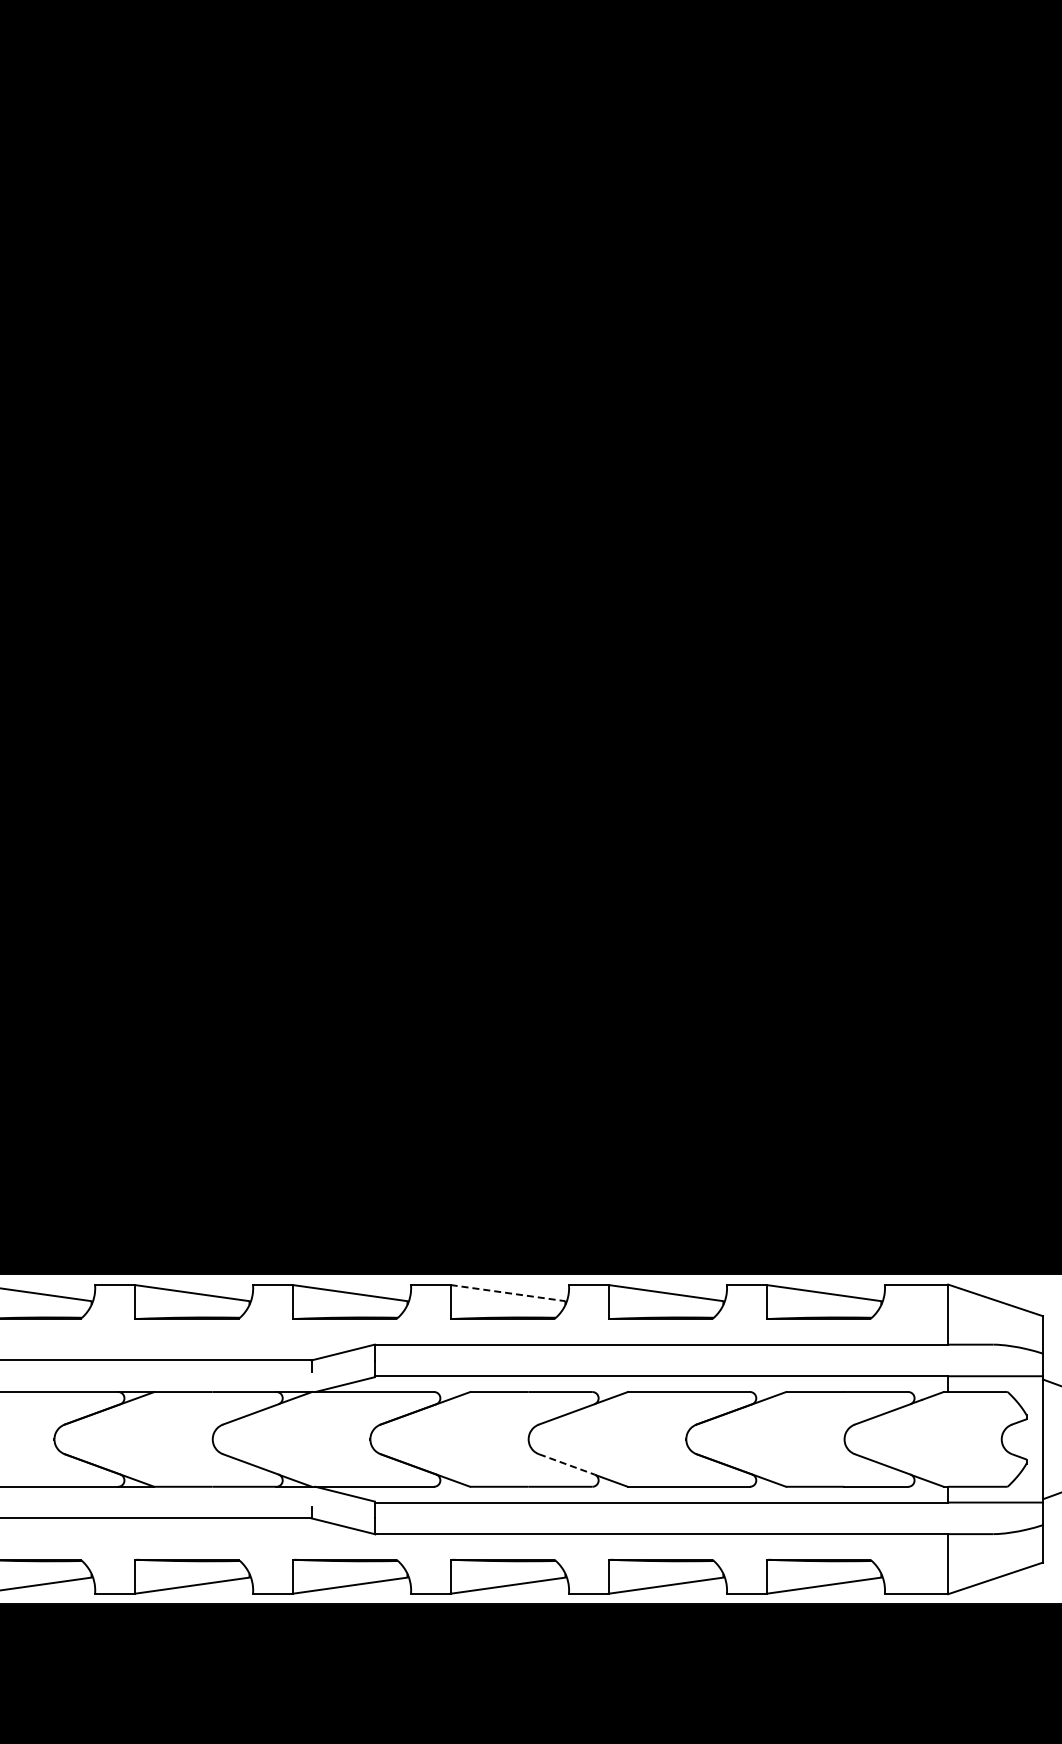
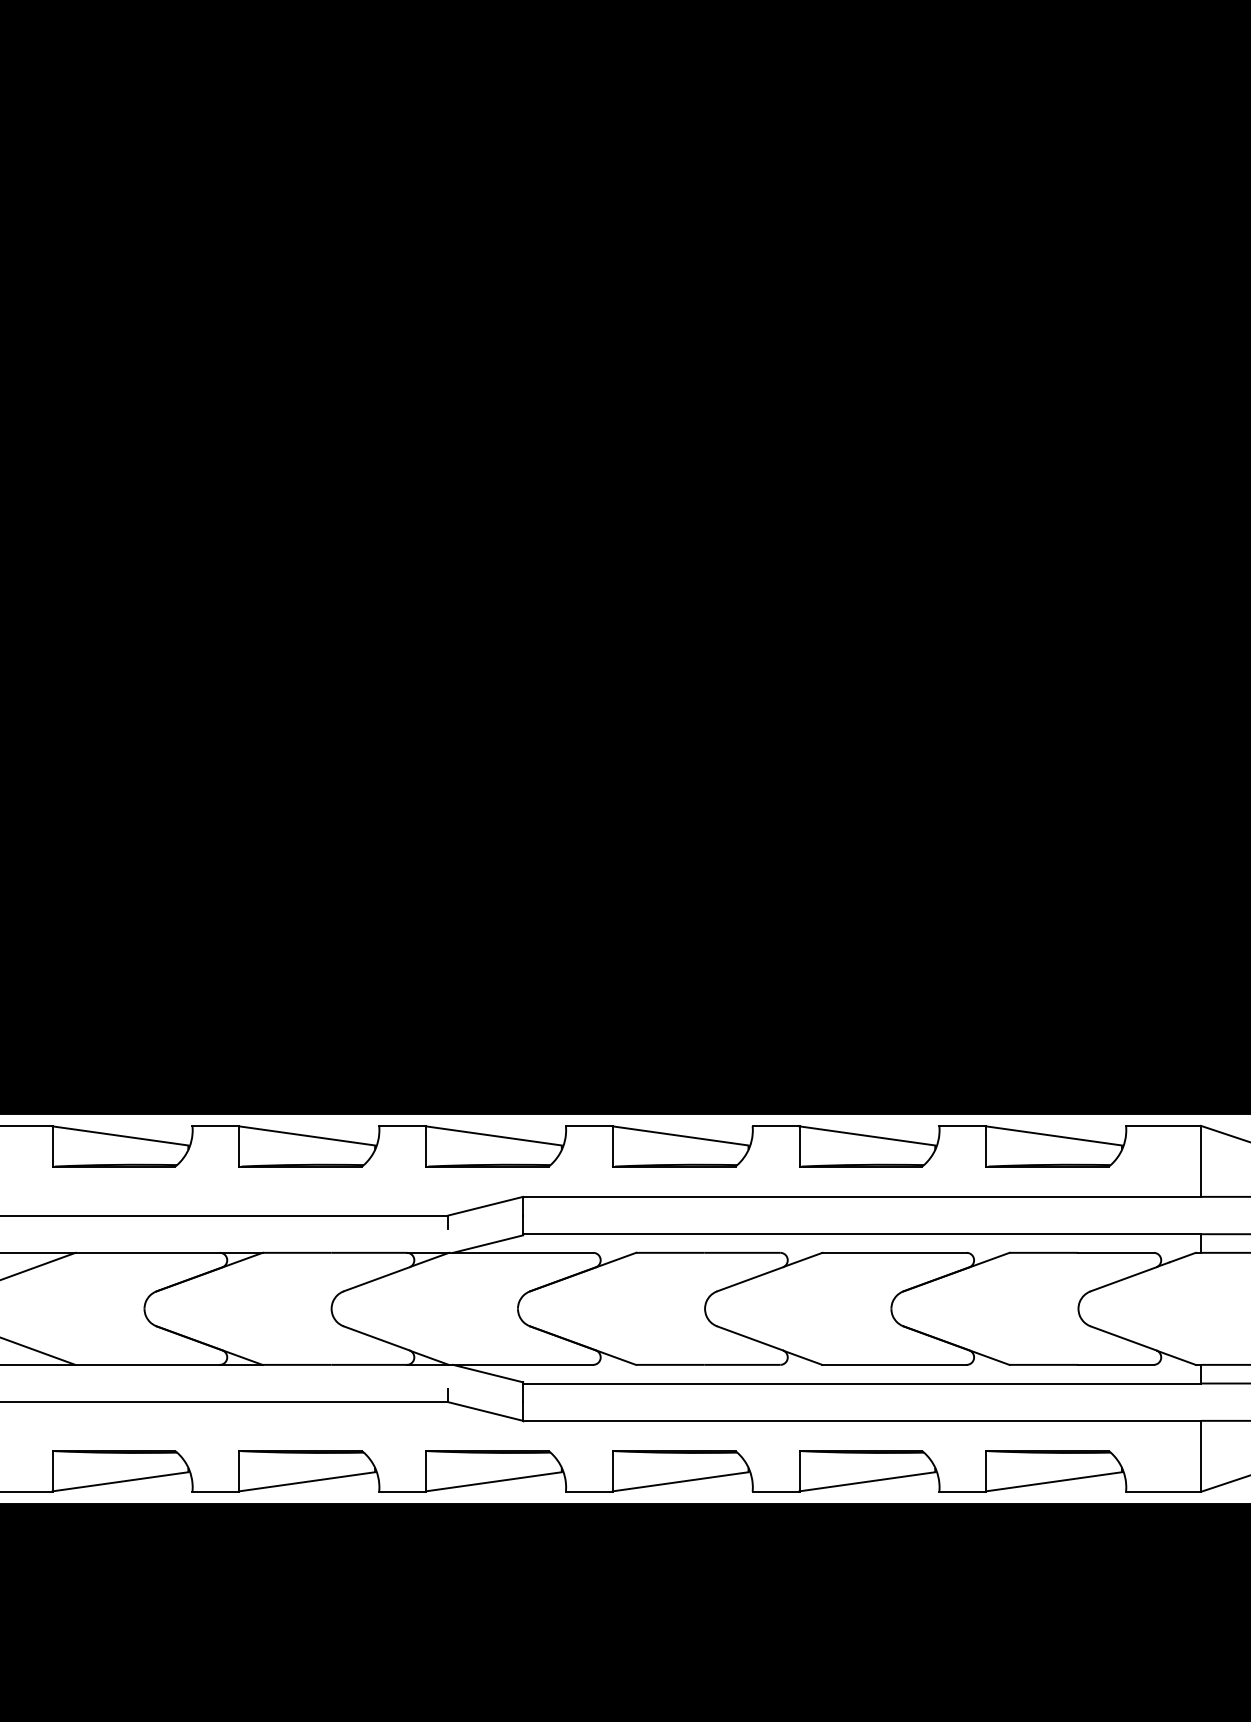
line: (508, 1293) -> (681, 1136), dashed -> solid
line: (566, 1464) -> (749, 1338), dashed -> solid

